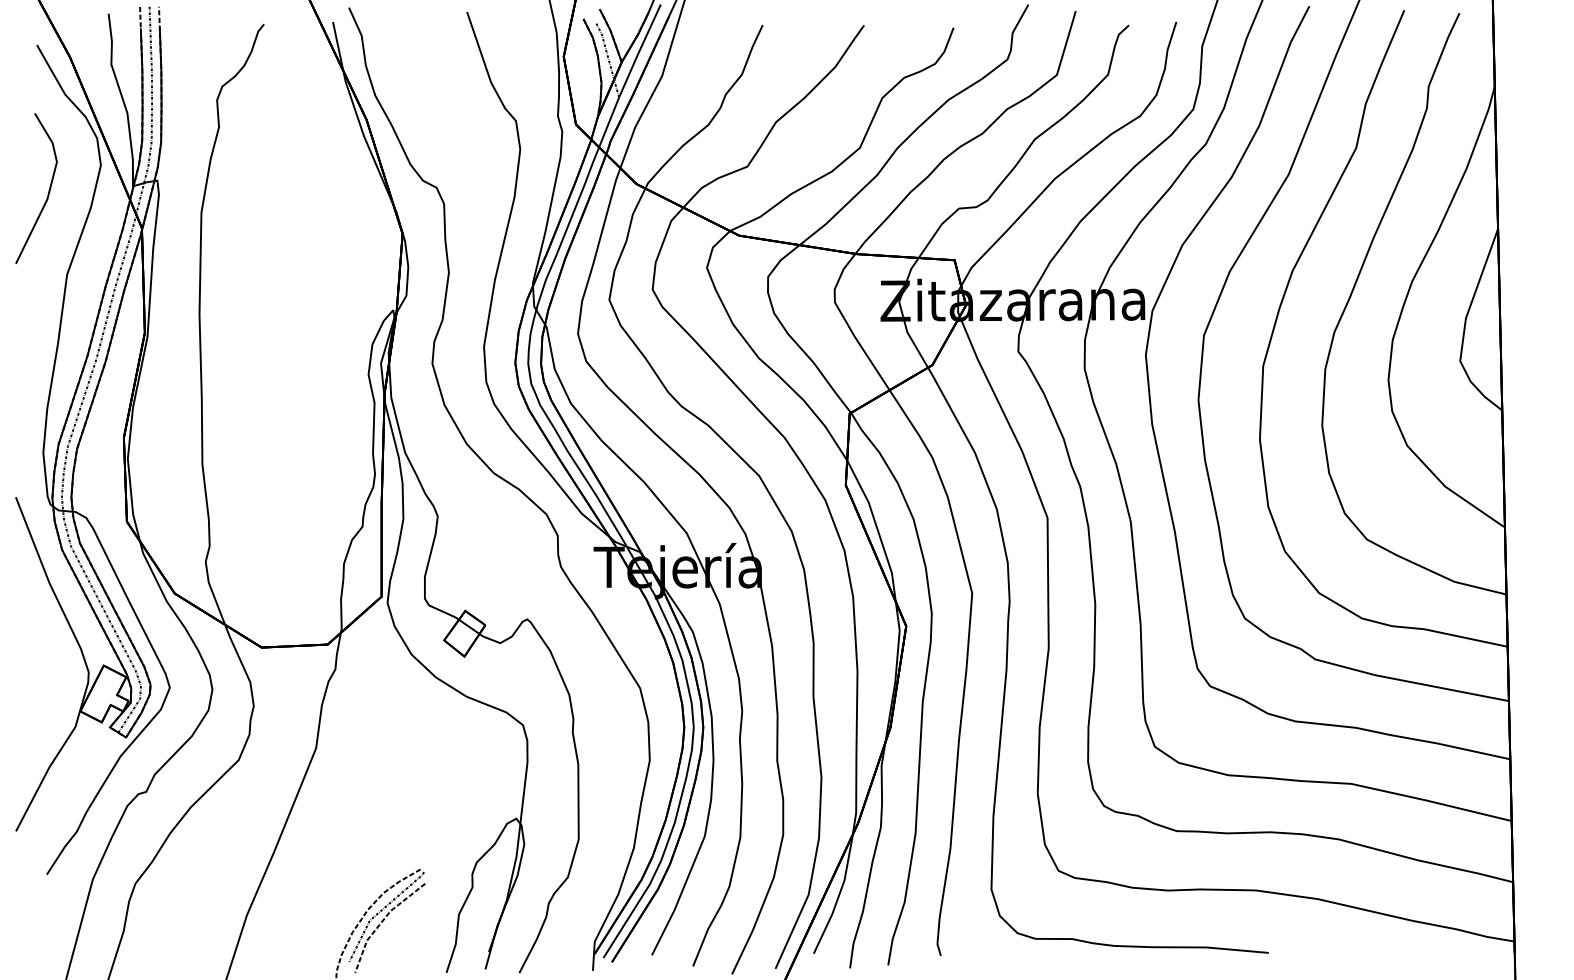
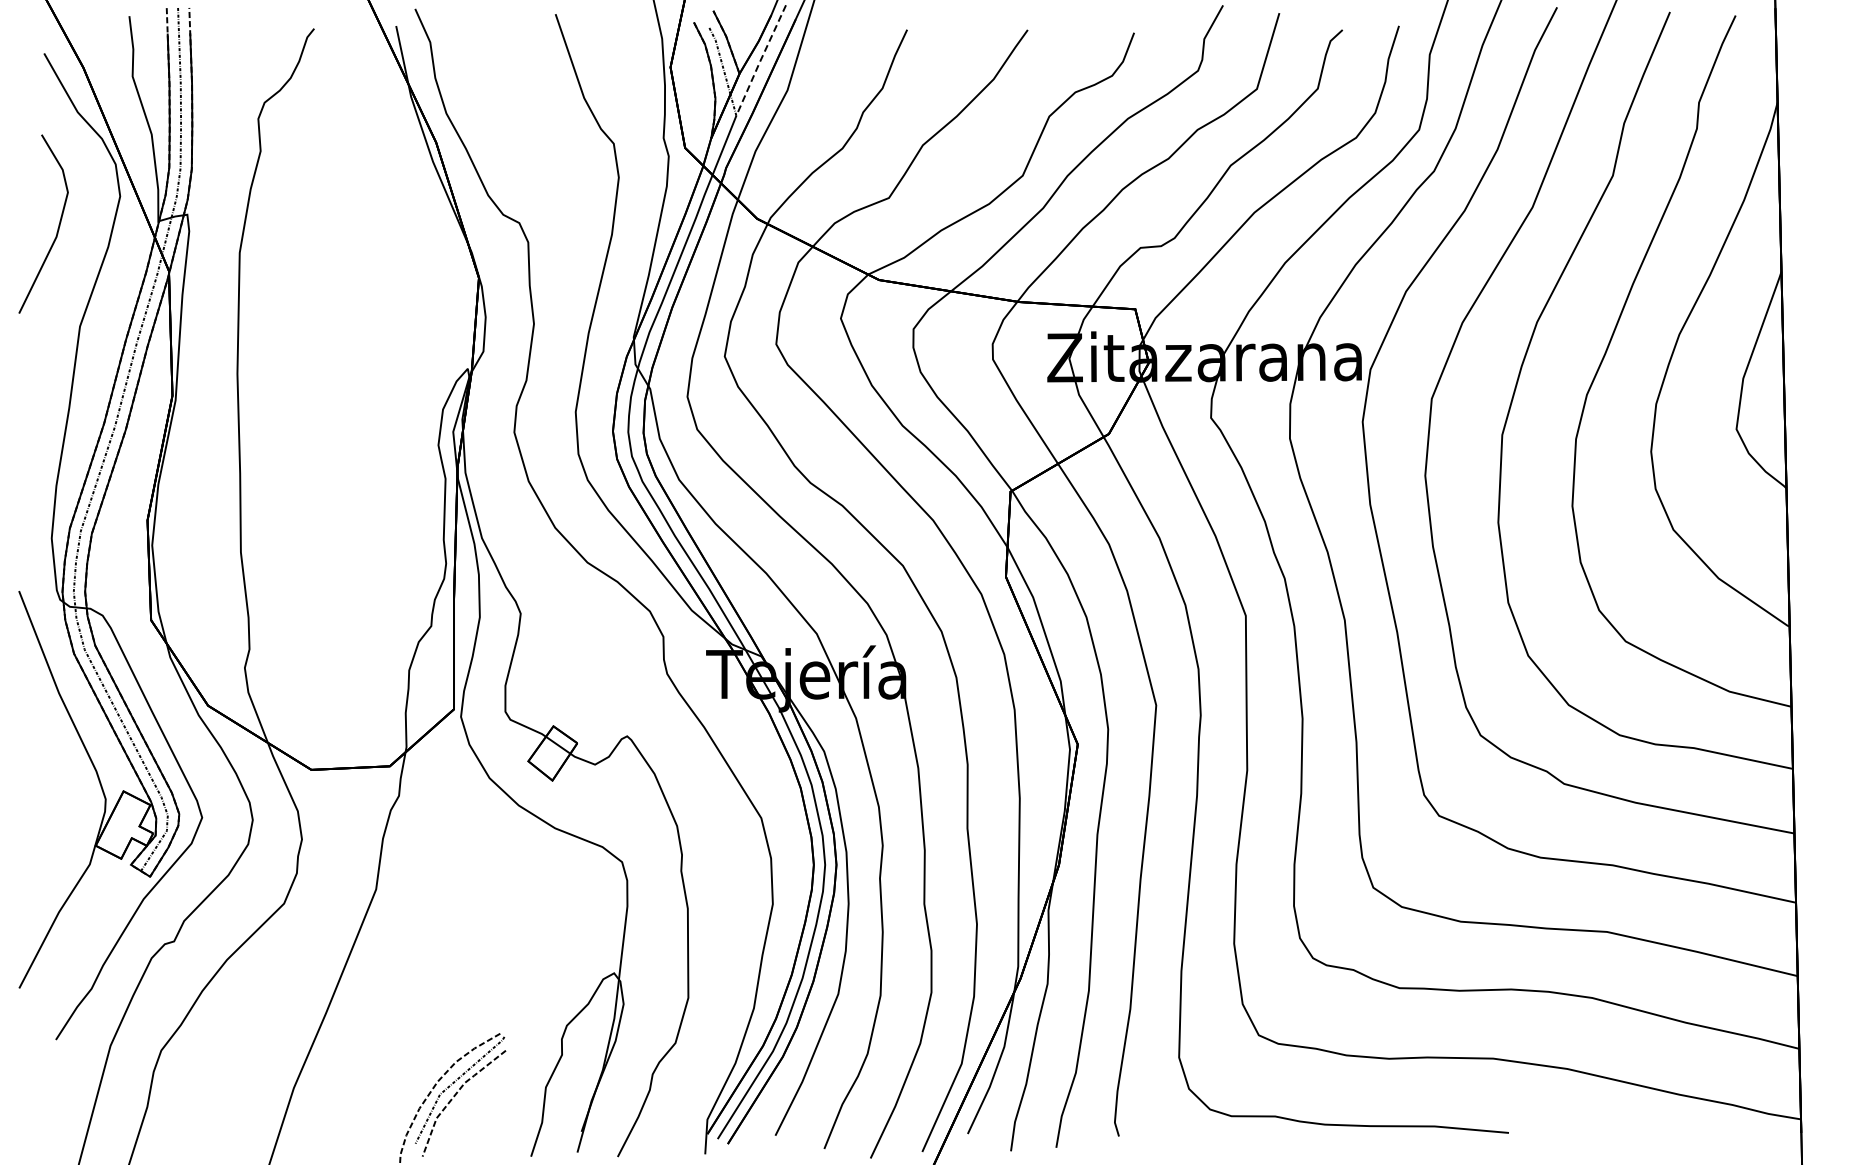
line: (639, 51) -> (760, 61), solid -> dashed

